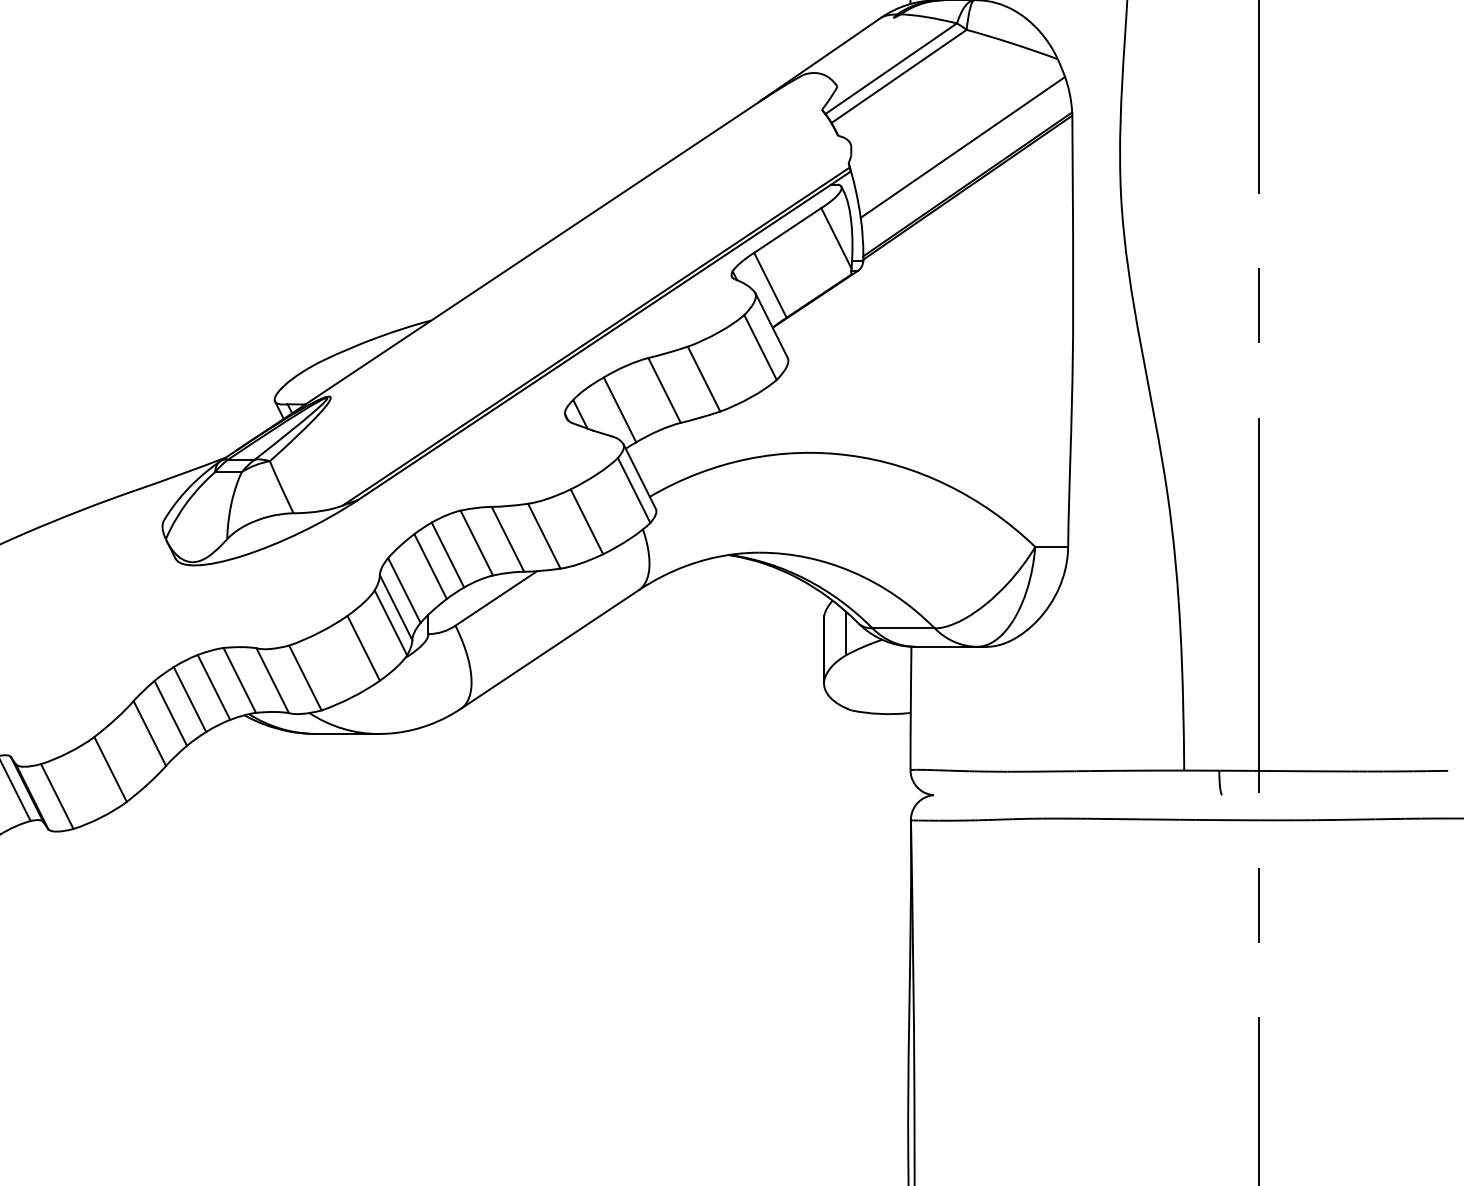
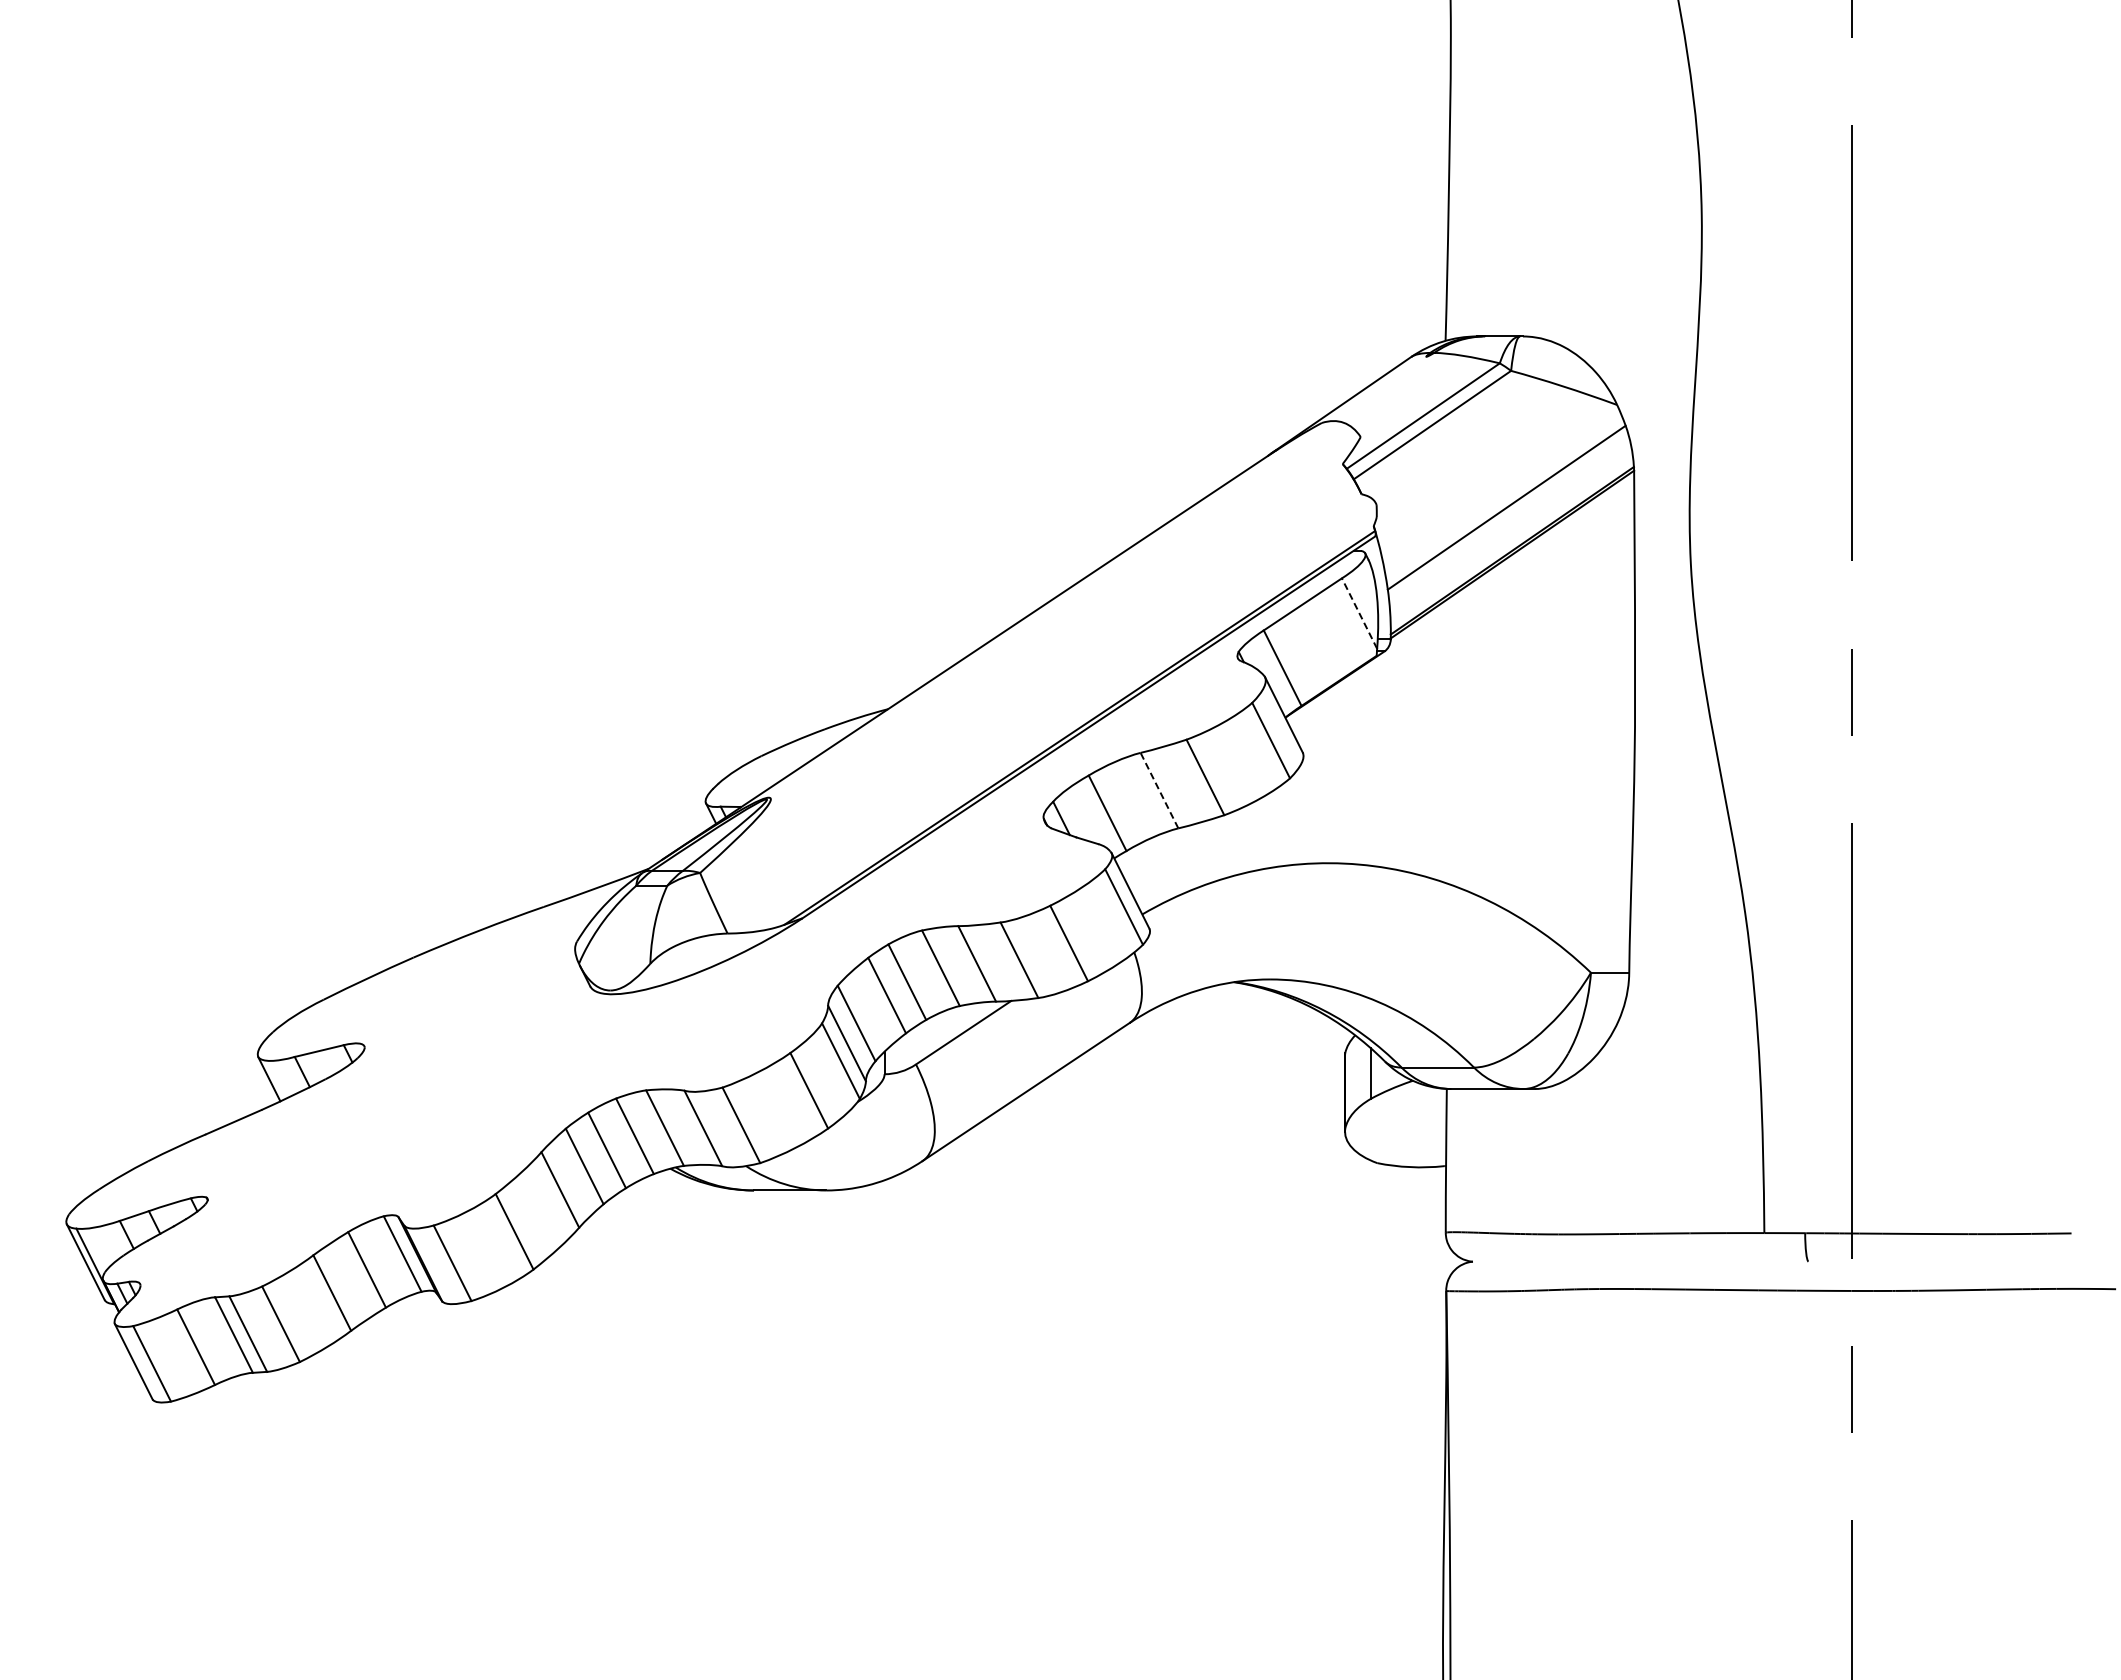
line: (836, 238) -> (1359, 613), solid -> dashed
line: (664, 390) -> (1159, 790), solid -> dashed

